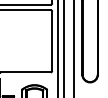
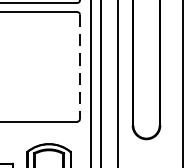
line: (52, 41) -> (80, 67), solid -> dashed

